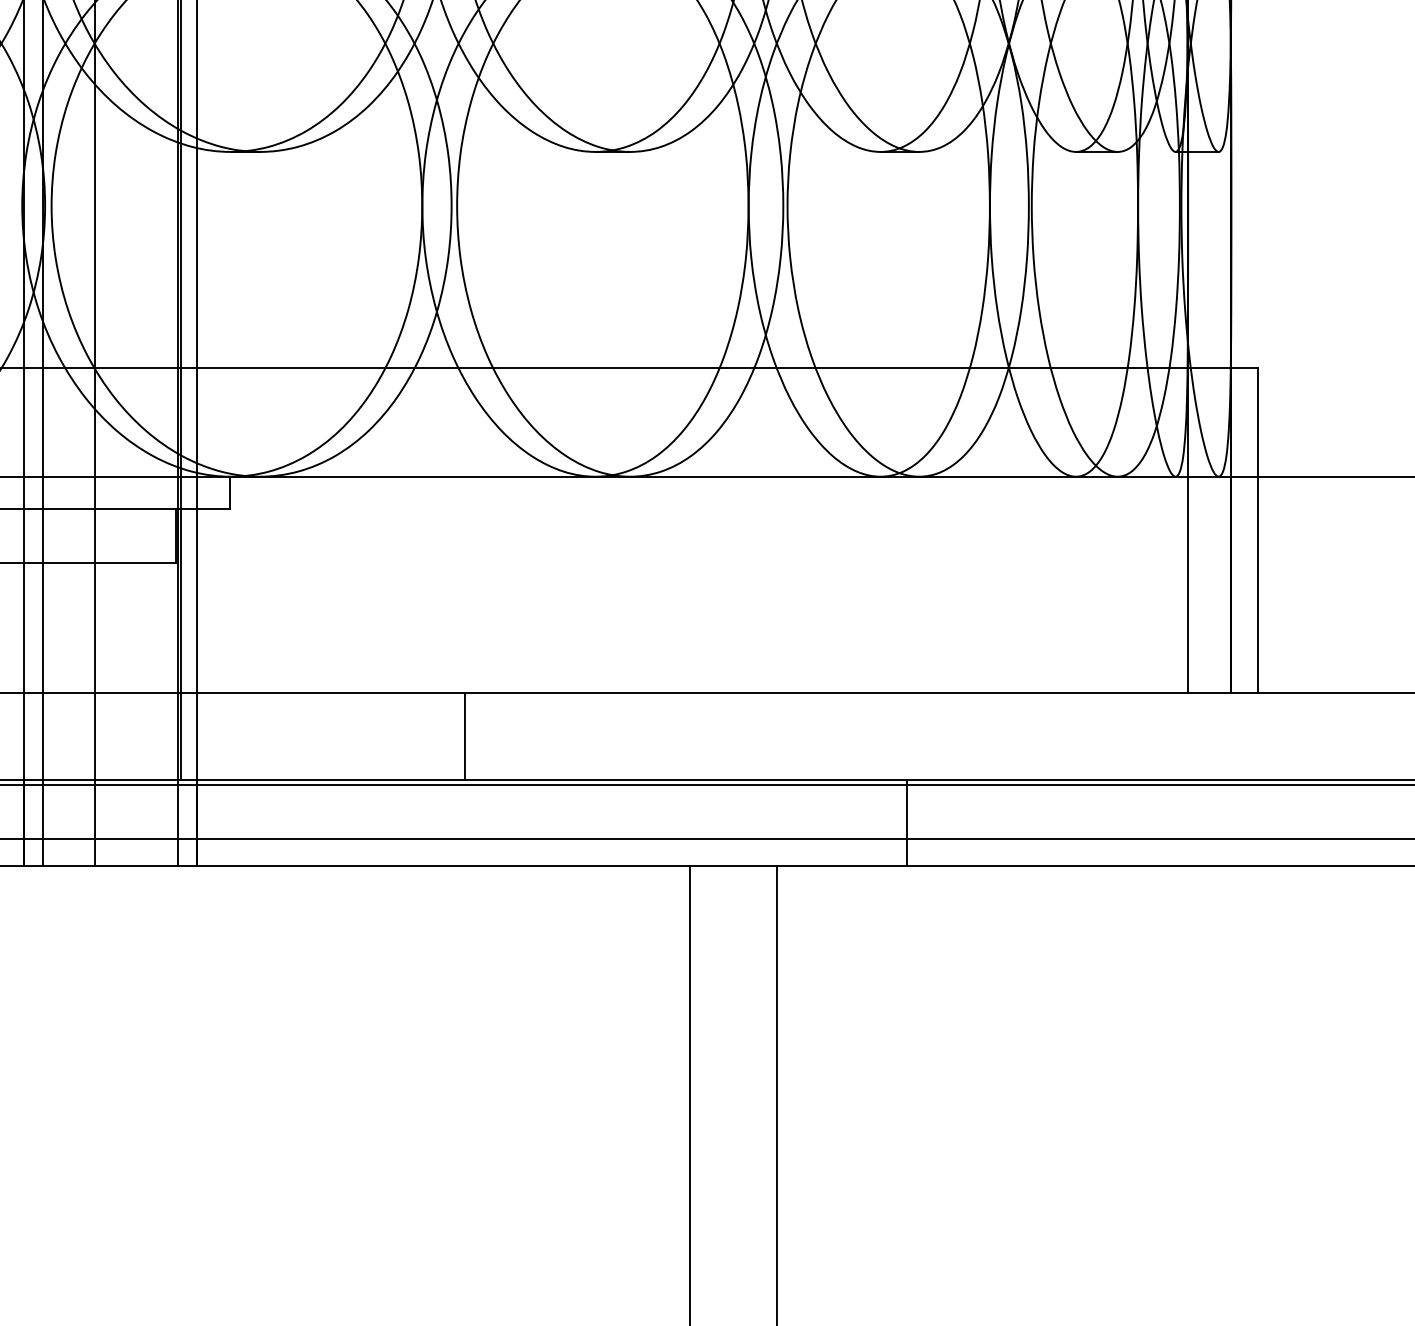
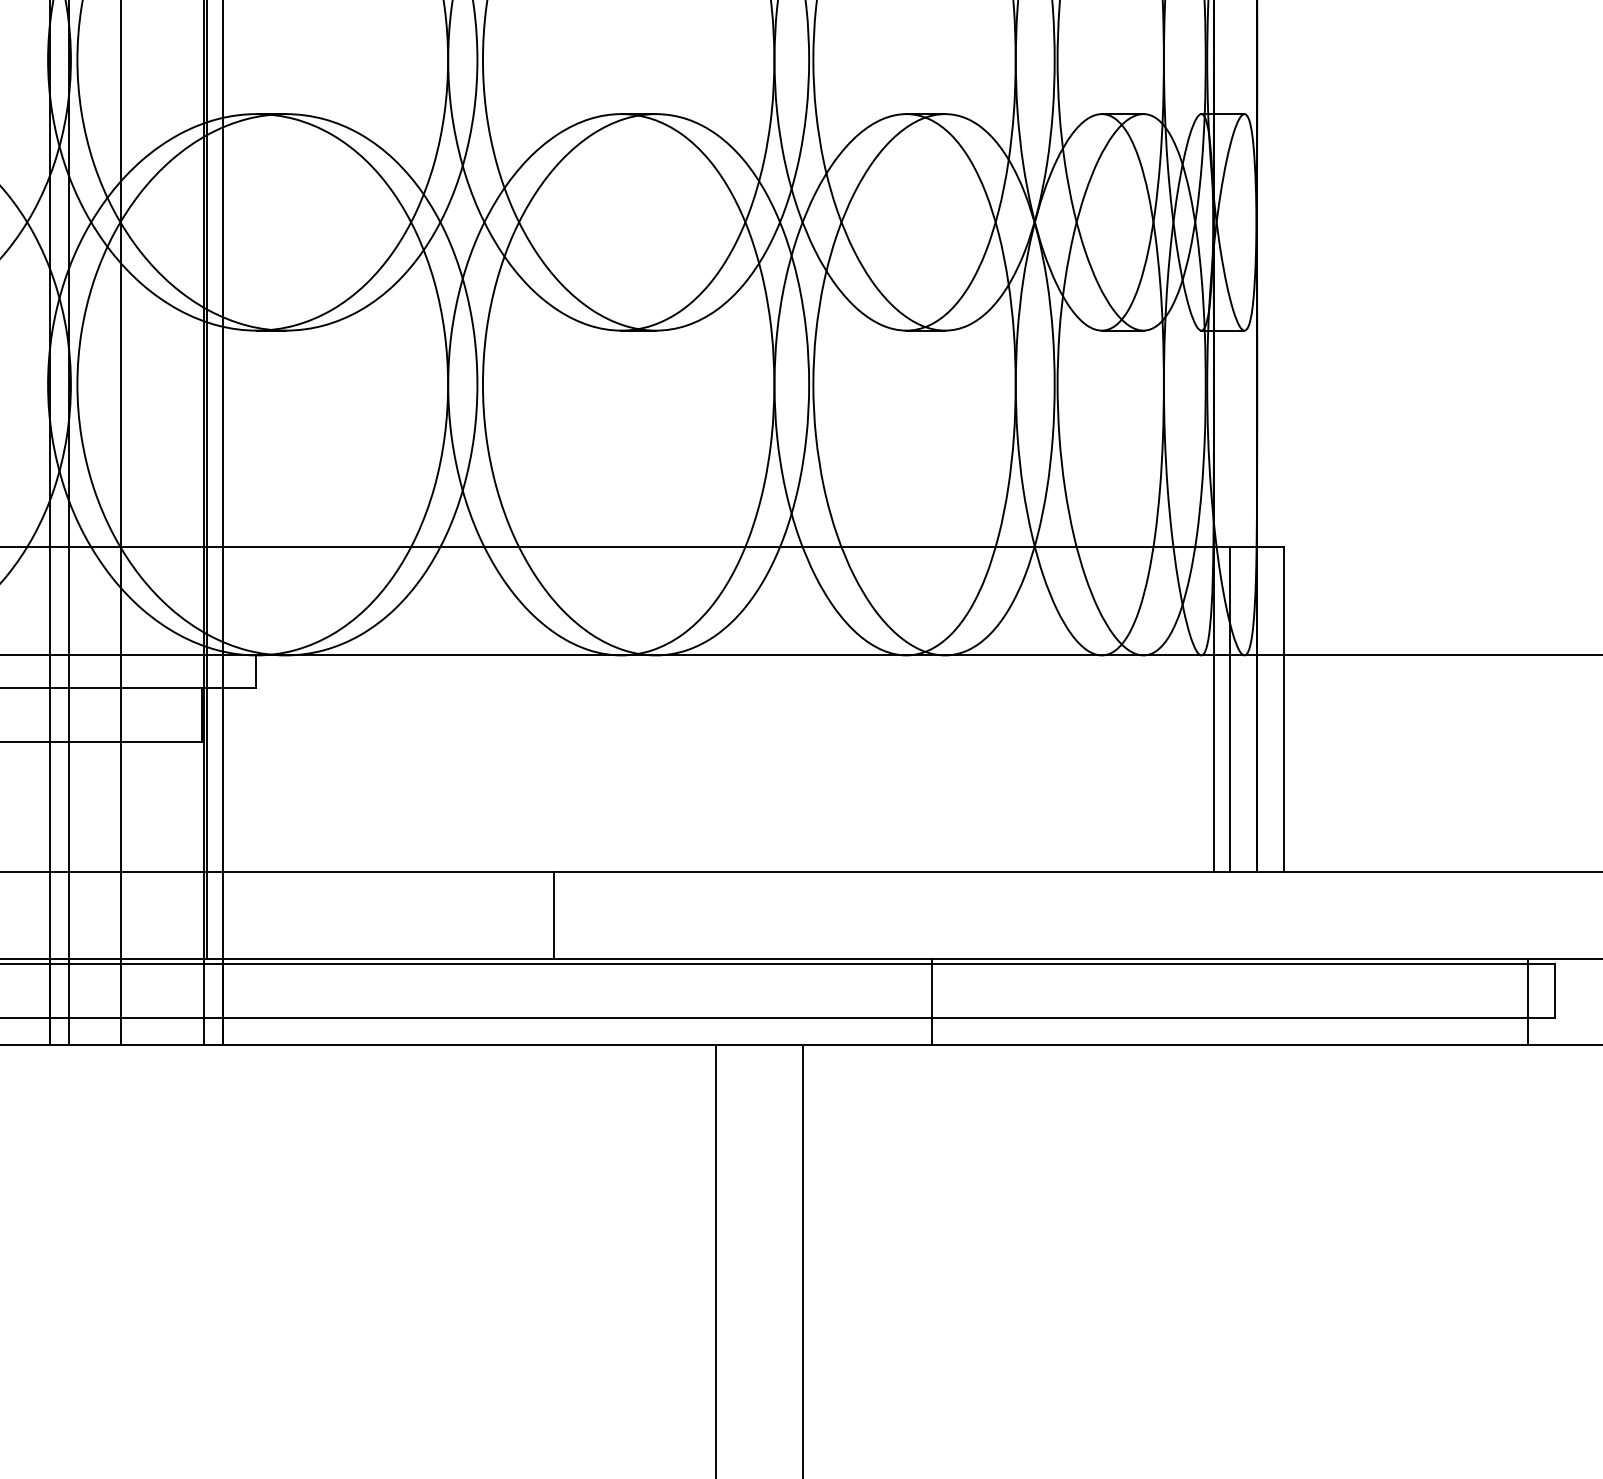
line: (1204, 530) -> (1230, 709), added
line: (464, 735) -> (553, 914), moved

